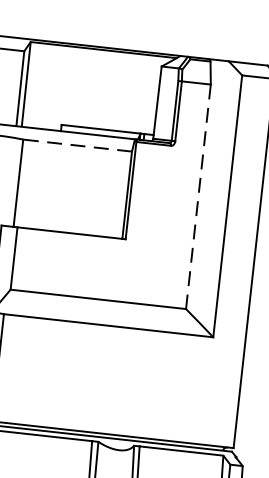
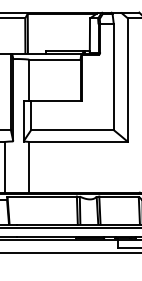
line: (76, 145) -> (54, 59), dashed -> solid
line: (197, 197) -> (113, 77), dashed -> solid

